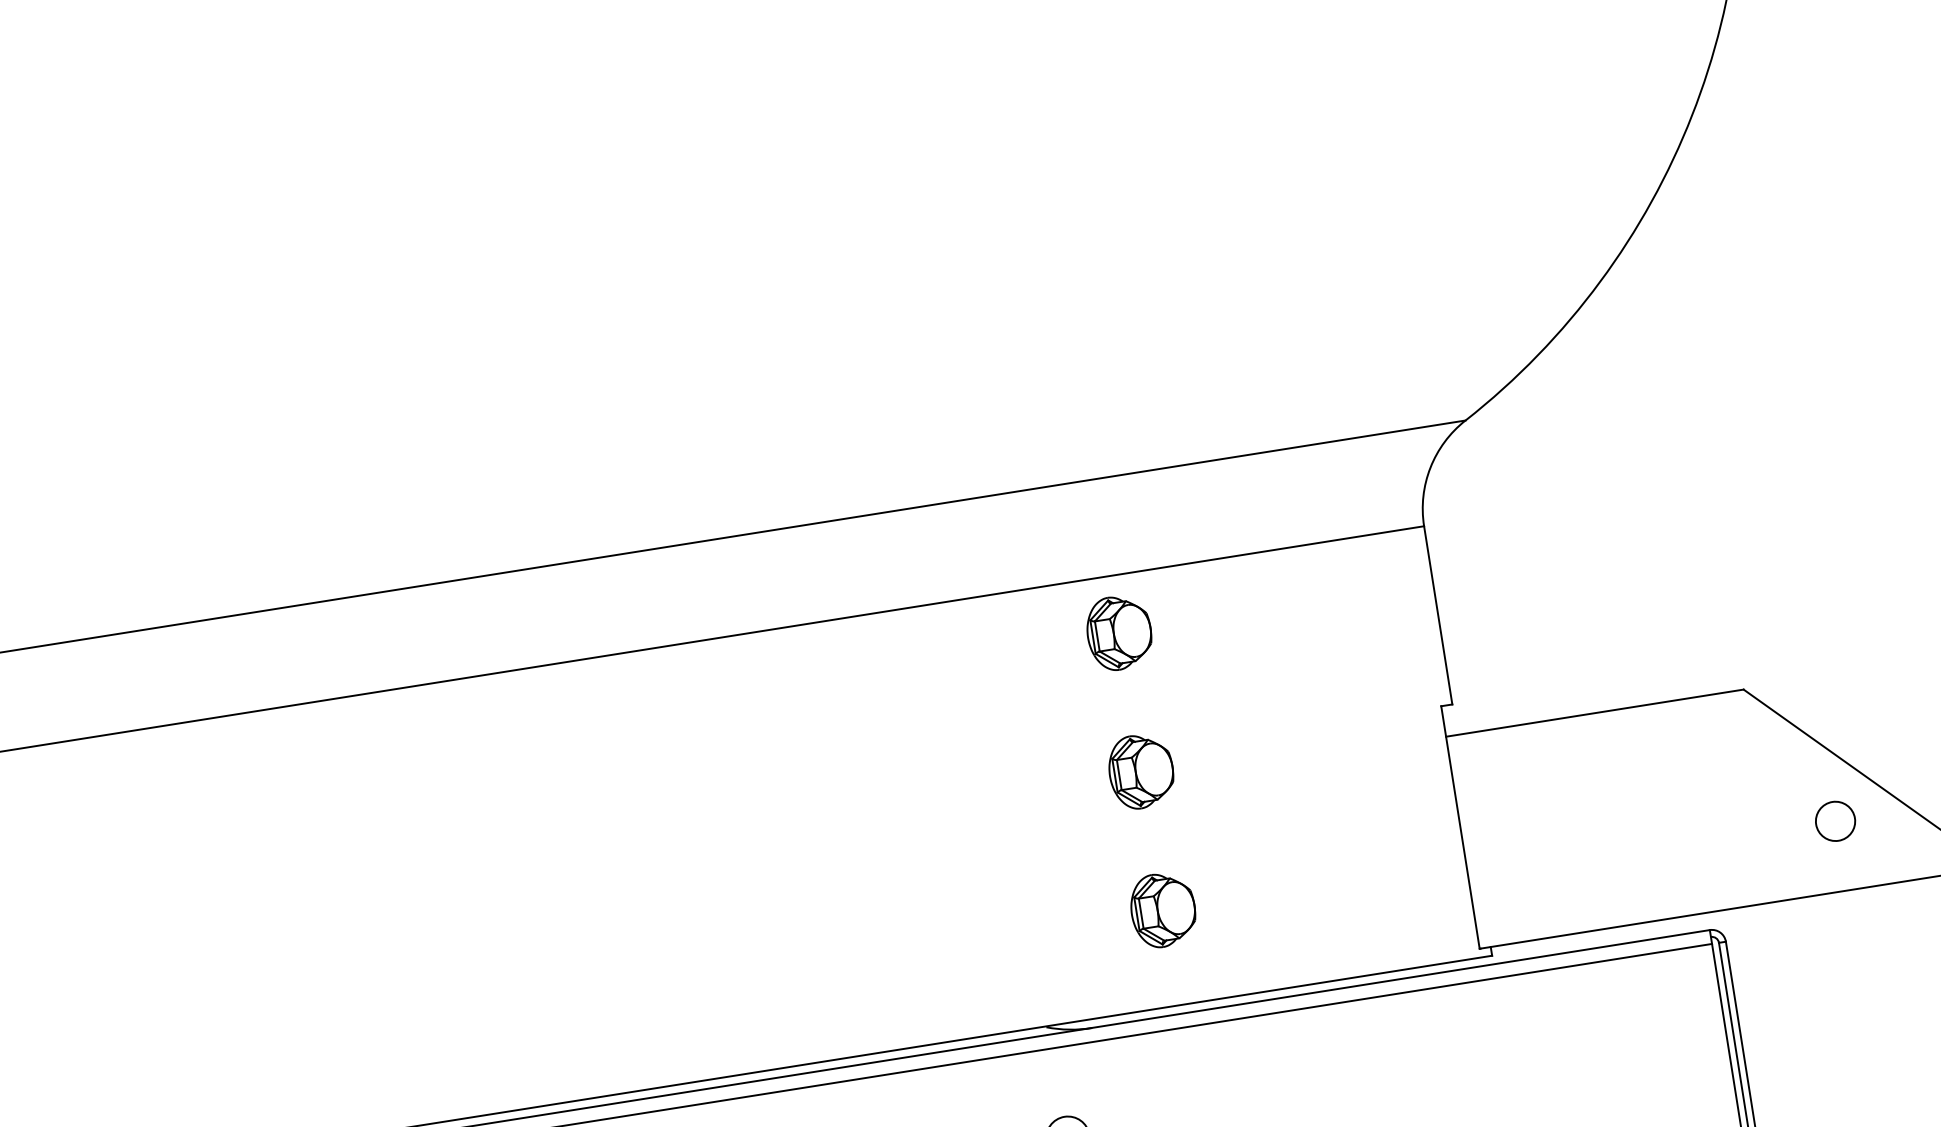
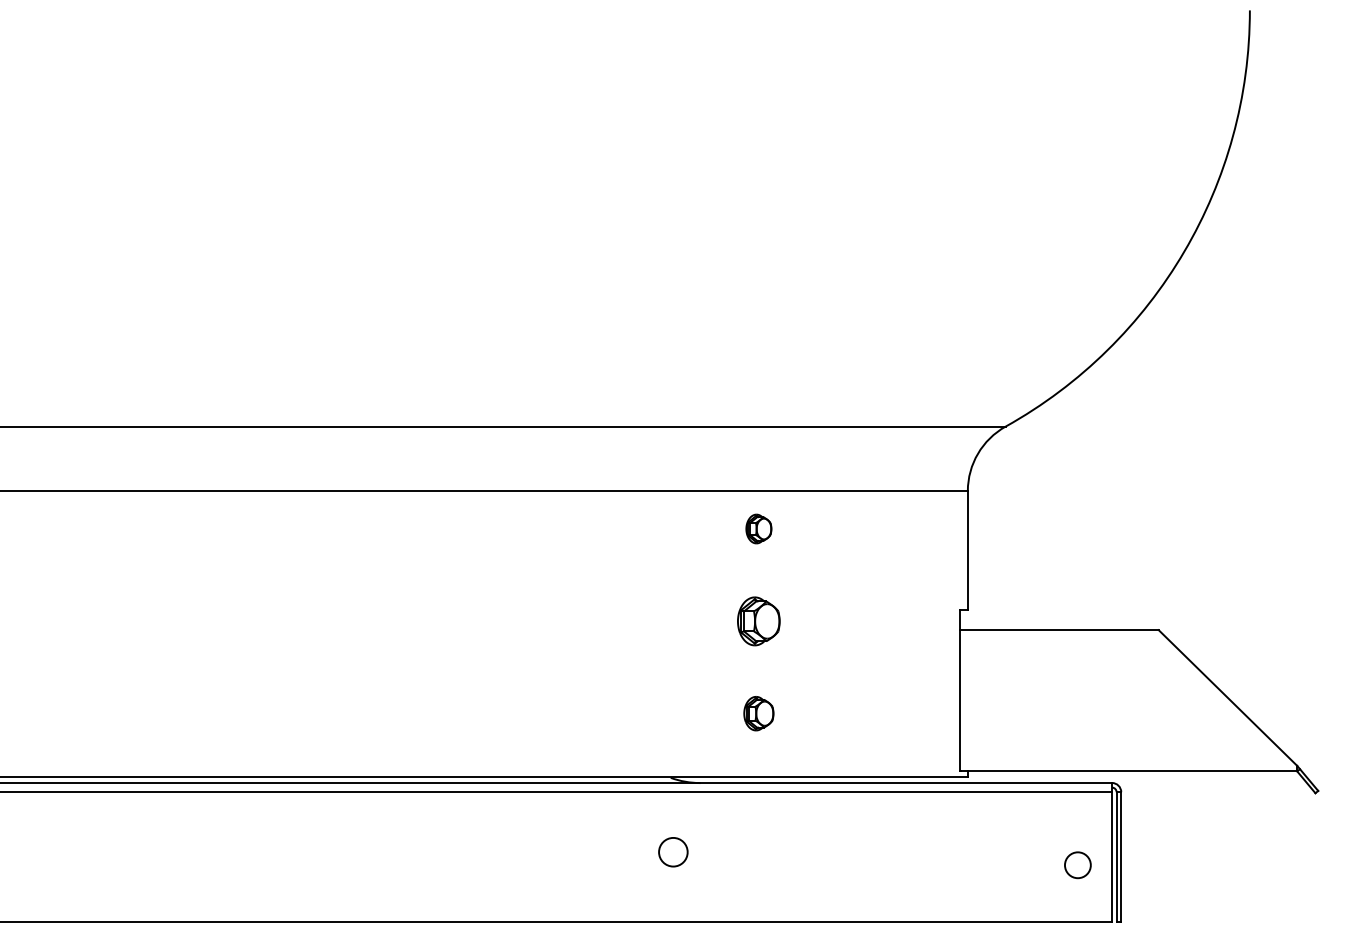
part: (1118, 632) -> (758, 528), size x0.6
circle: (1834, 821) -> (1077, 865), moved
part: (1162, 909) -> (758, 713), size x0.7

